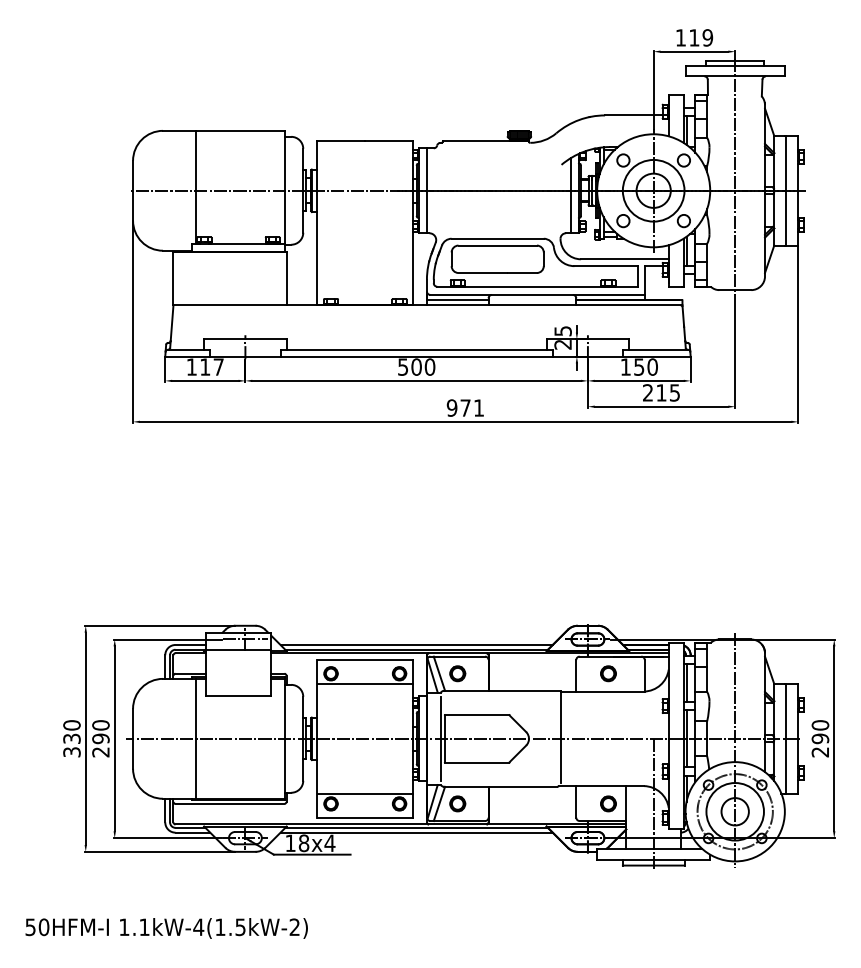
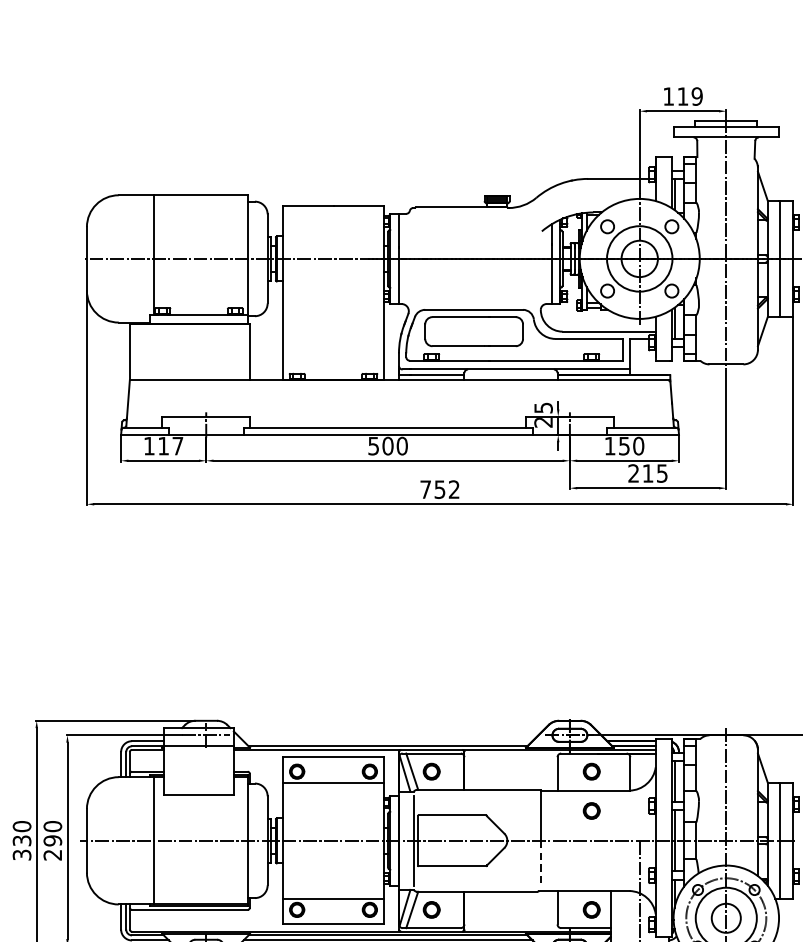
text: (464, 407) -> (438, 489), 971 -> 752
line: (416, 644) -> (387, 740), removed
part: (608, 710) -> (591, 810), added
line: (560, 761) -> (540, 864), solid -> dashed

